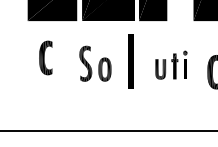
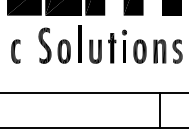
part: (45, 57) -> (15, 51), moved
part: (95, 63) -> (54, 45), size x1.43
part: (170, 64) -> (107, 46), size x1.67

